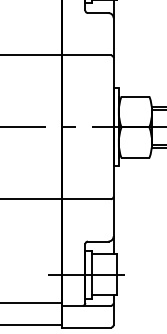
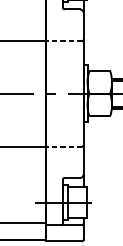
line: (86, 55) -> (63, 40), solid -> dashed
line: (86, 199) -> (63, 146), solid -> dashed

